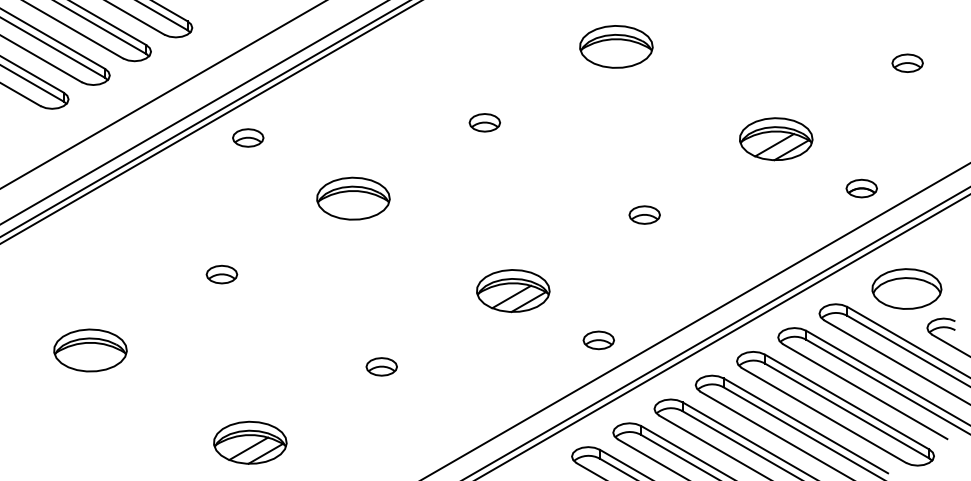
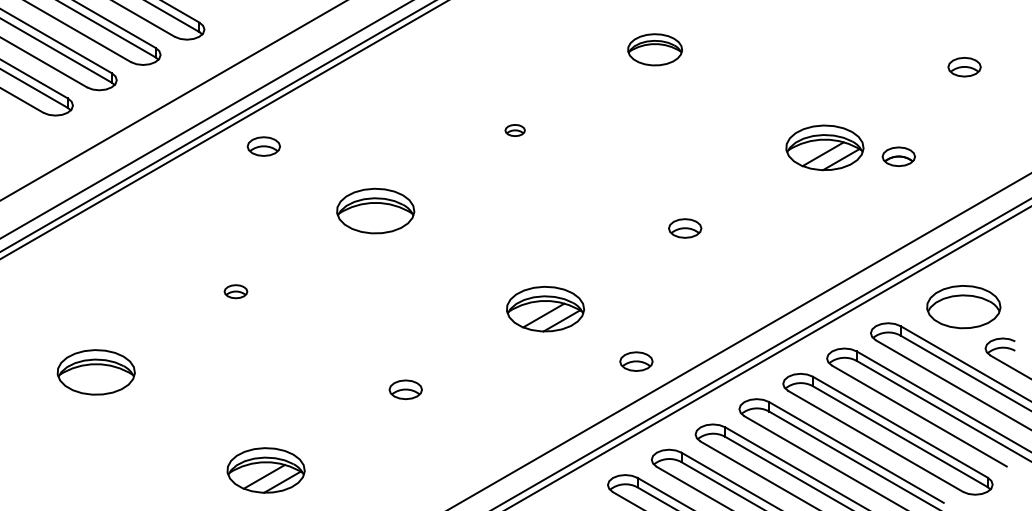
part: (616, 46) -> (655, 49), size x0.7
part: (484, 122) -> (514, 130), size x0.6
part: (861, 188) -> (898, 156), moved
part: (221, 274) -> (235, 291), size x0.7

